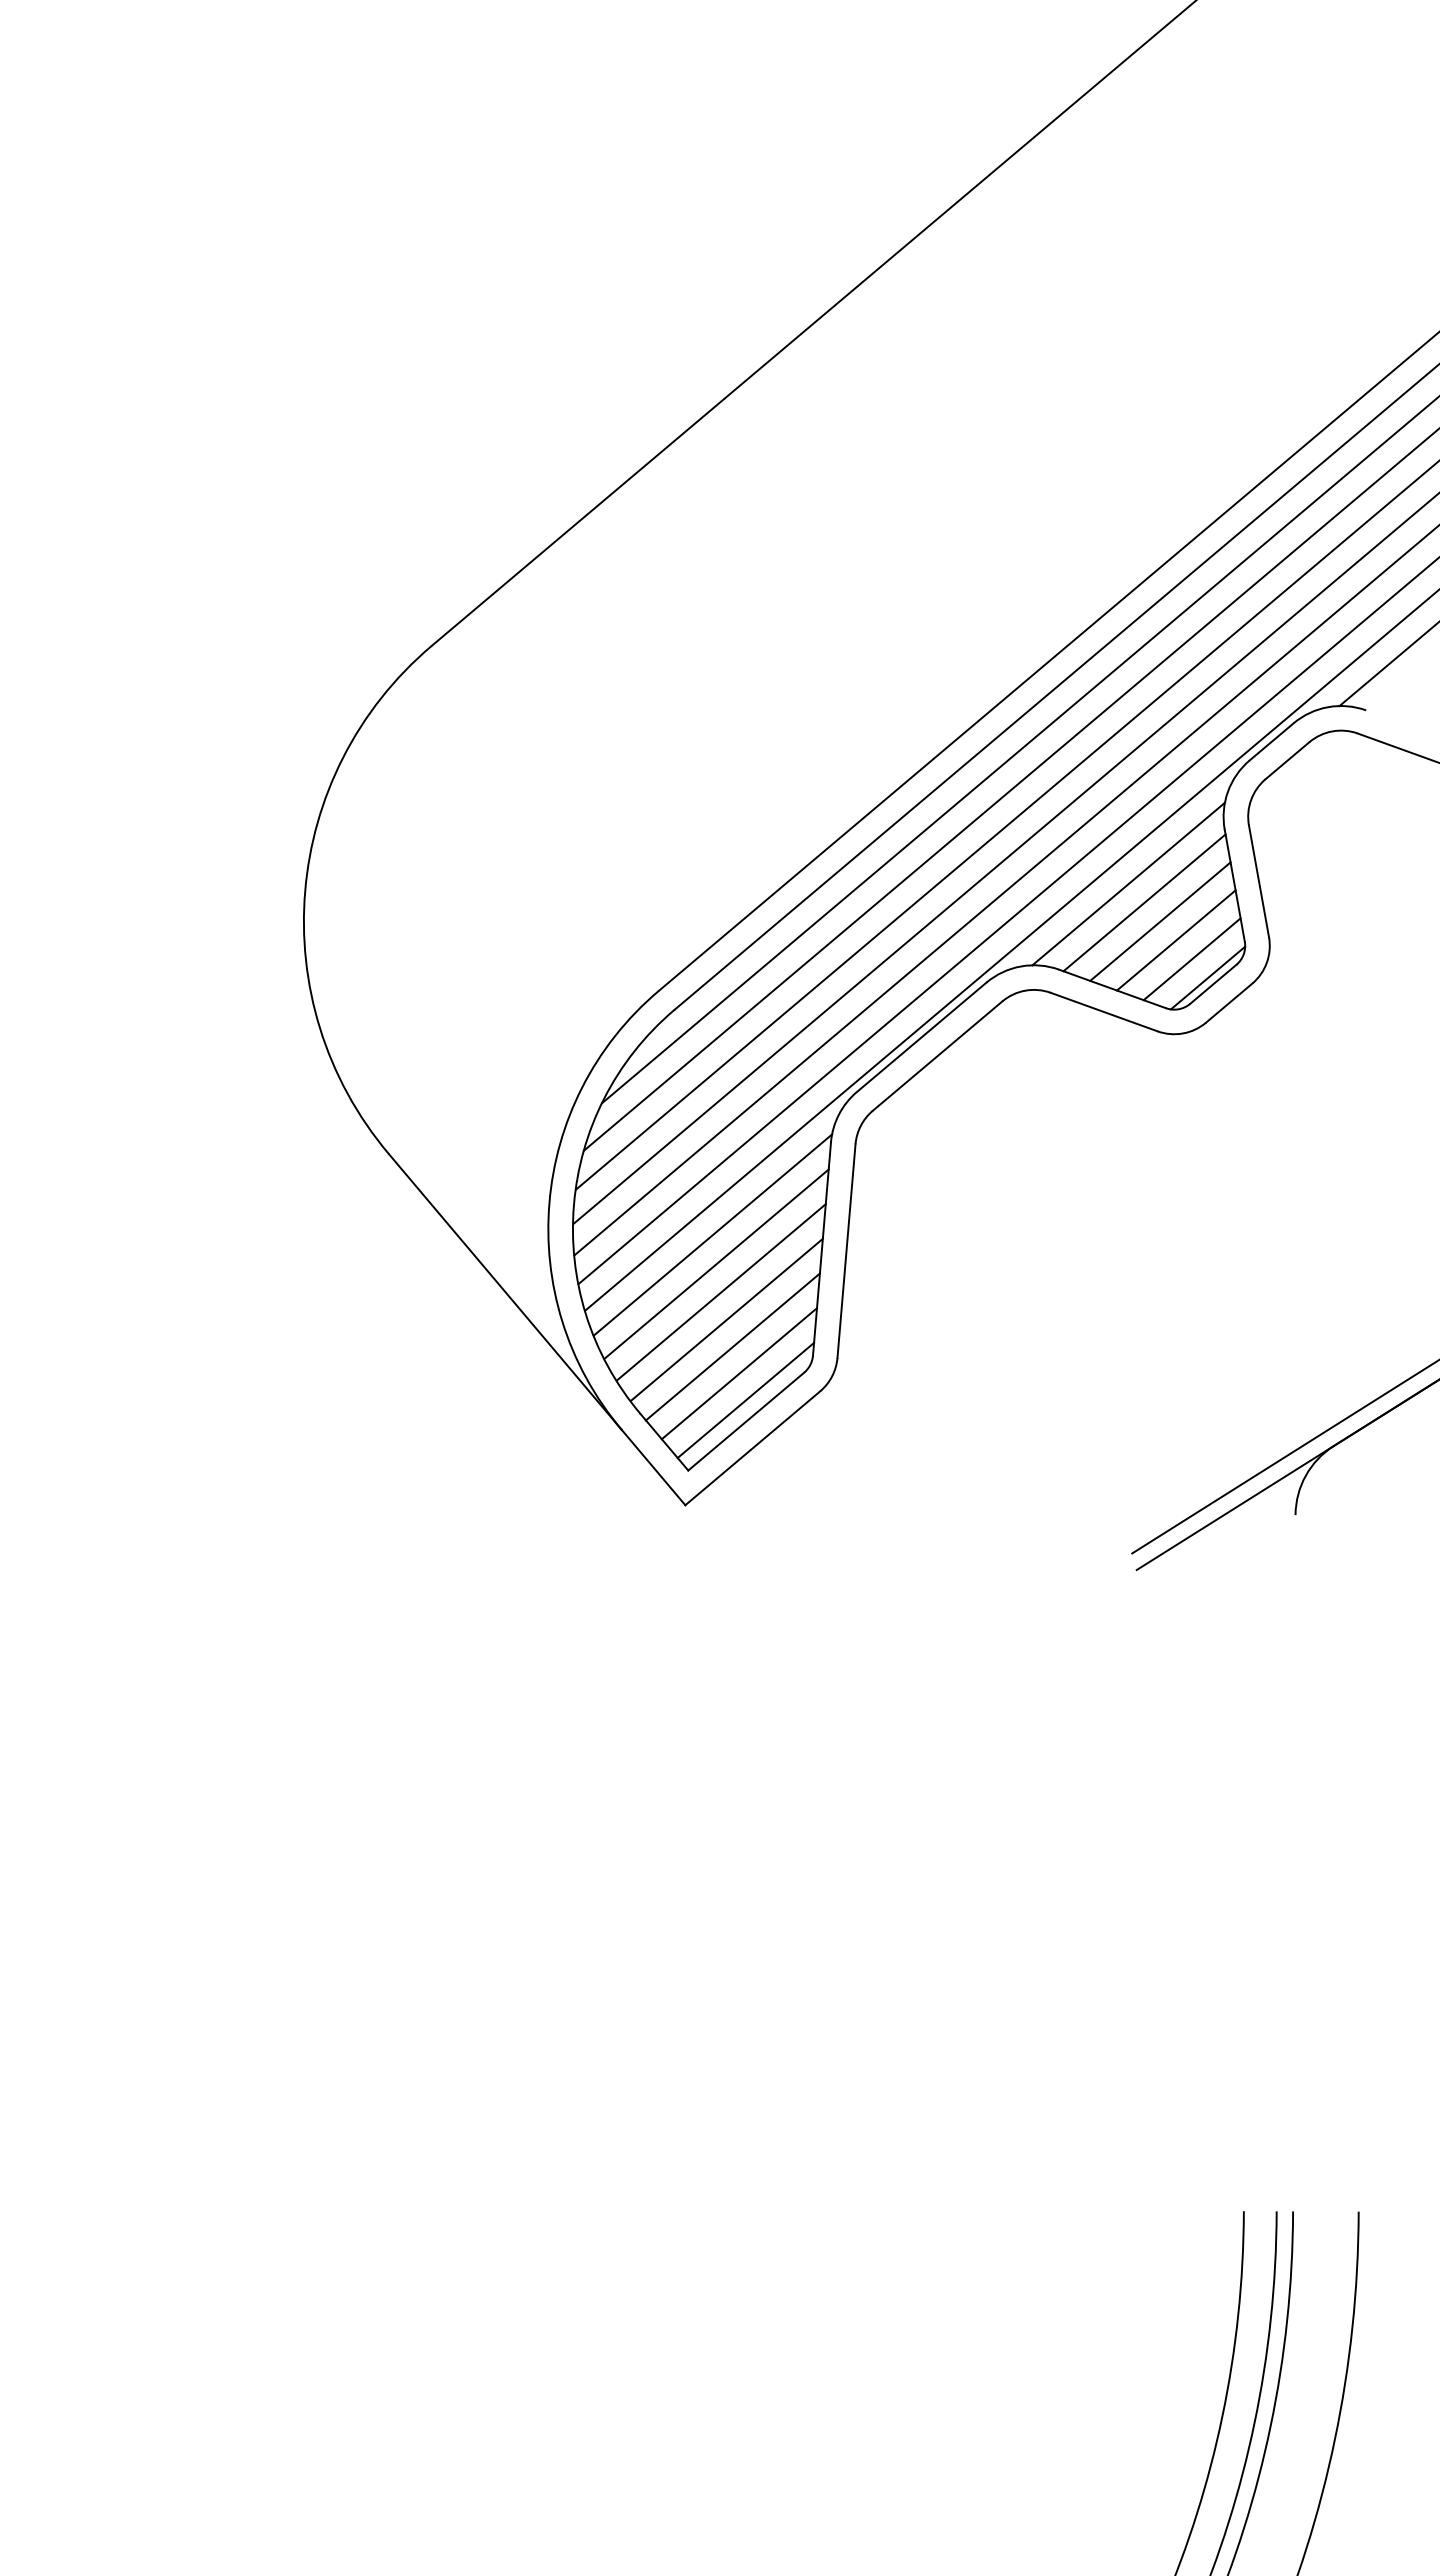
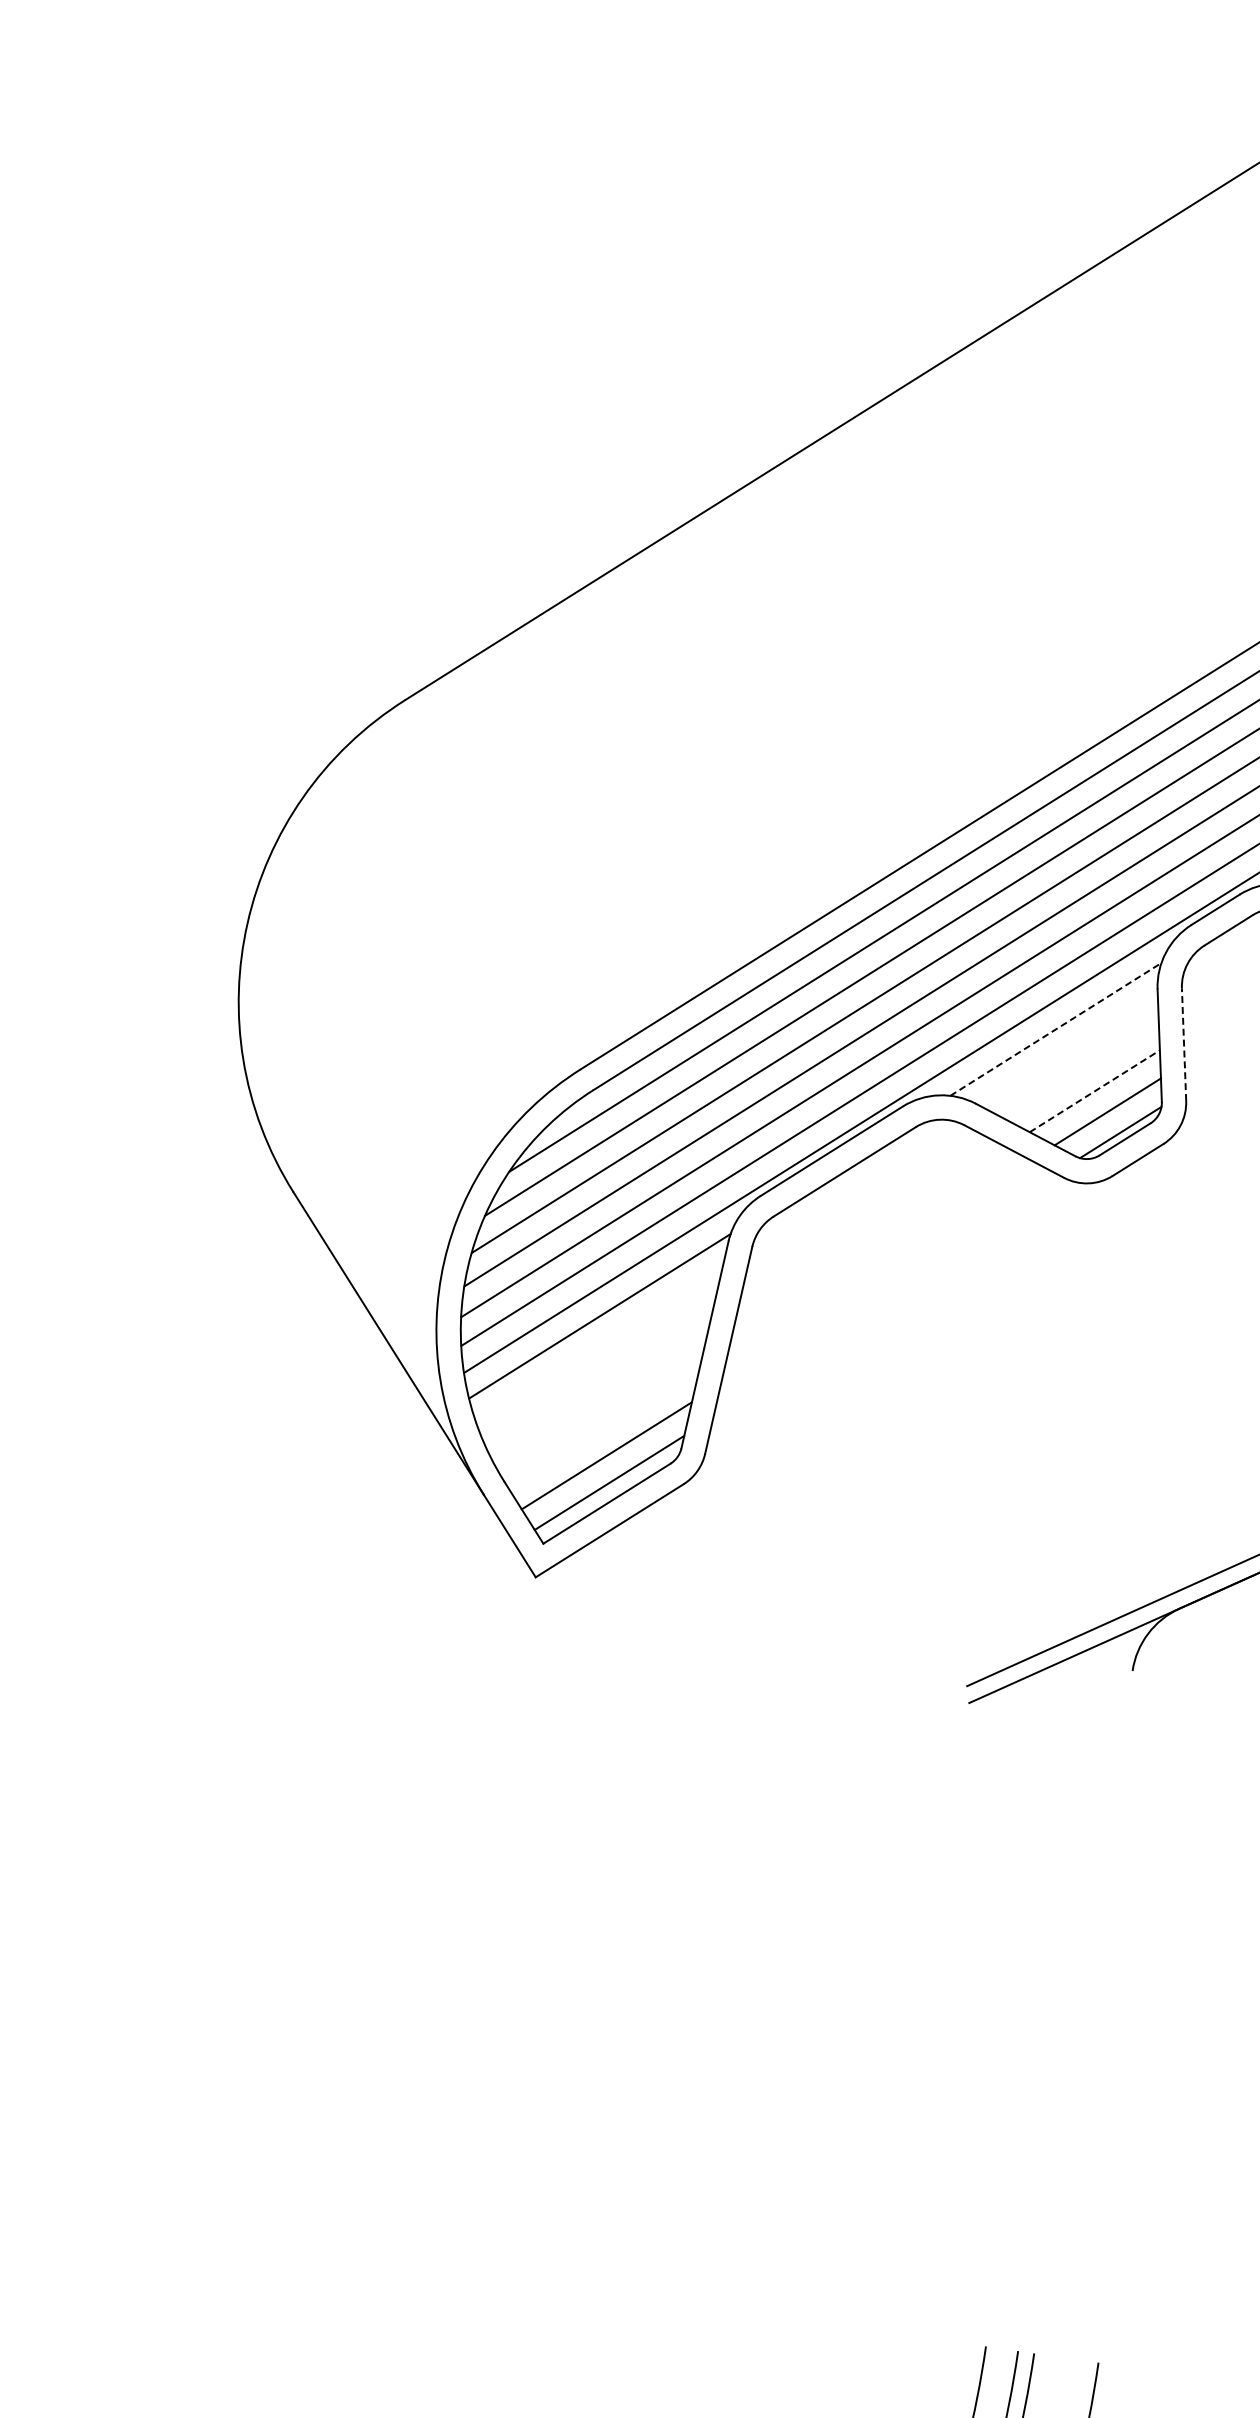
line: (1258, 881) -> (1183, 1044), solid -> dashed
line: (1129, 883) -> (1056, 1028), solid -> dashed
line: (1144, 902) -> (1068, 1049), removed
line: (1160, 921) -> (1081, 1070), removed
line: (1176, 940) -> (1095, 1091), solid -> dashed
line: (716, 1263) -> (599, 1344), removed
line: (720, 1292) -> (599, 1373), removed
line: (726, 1319) -> (601, 1400), removed
line: (732, 1346) -> (603, 1428), removed

